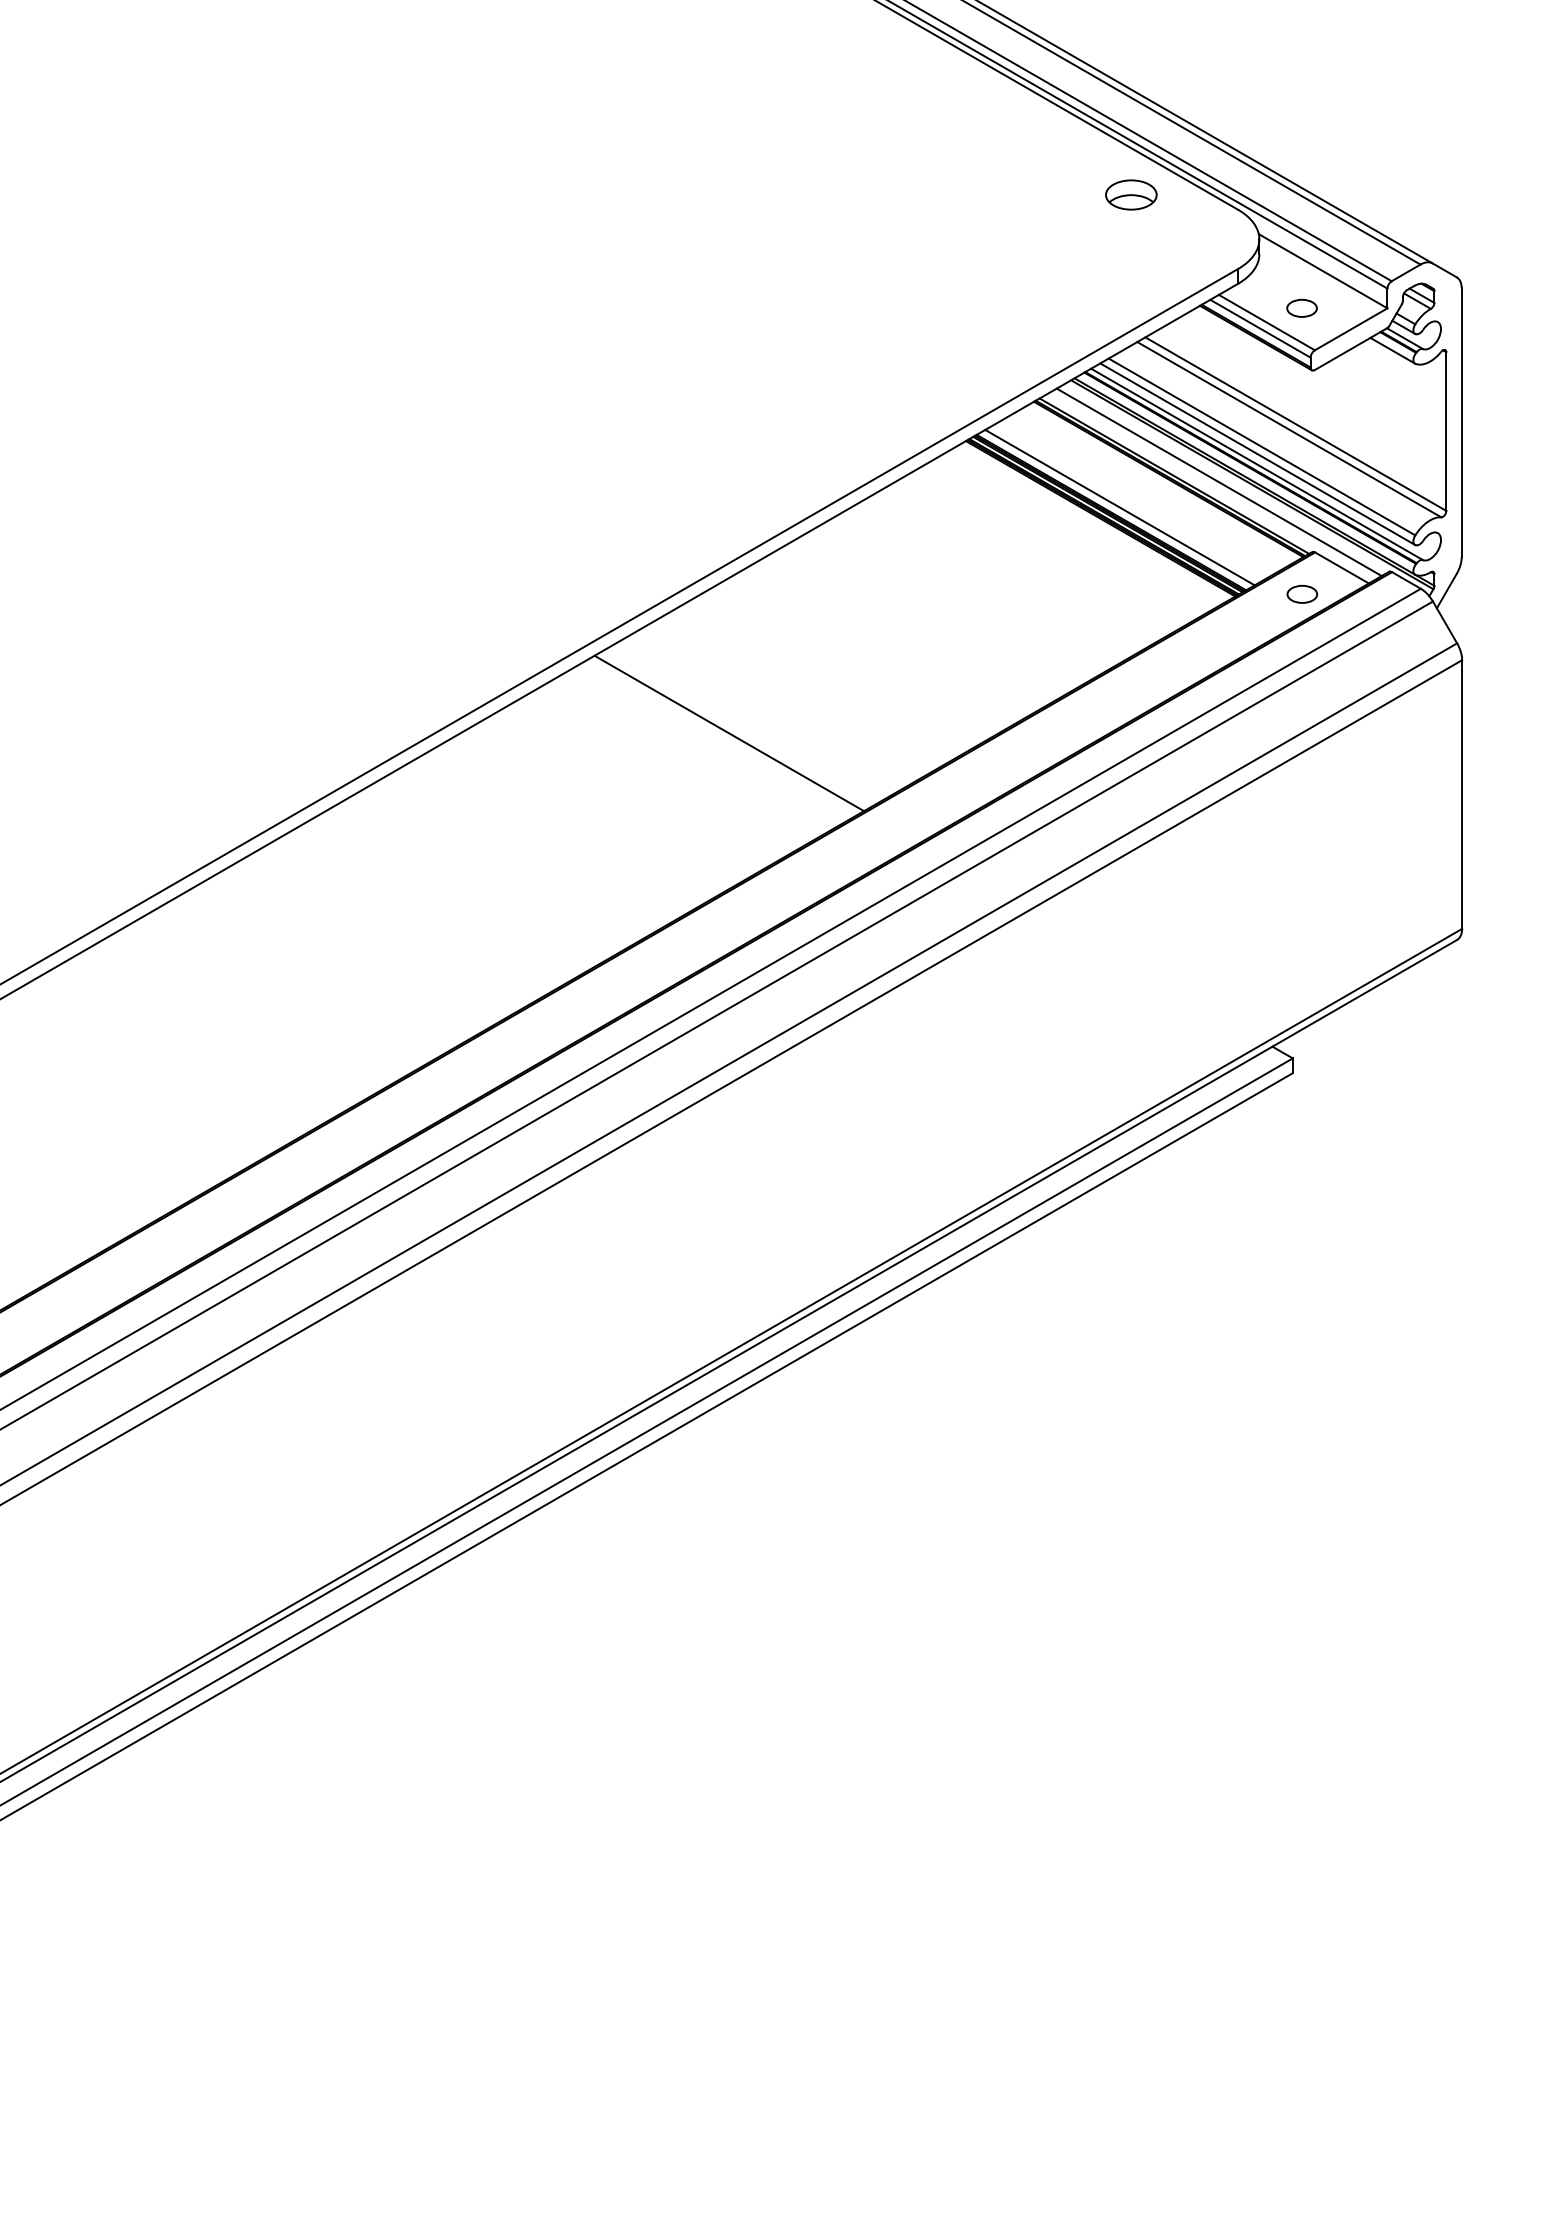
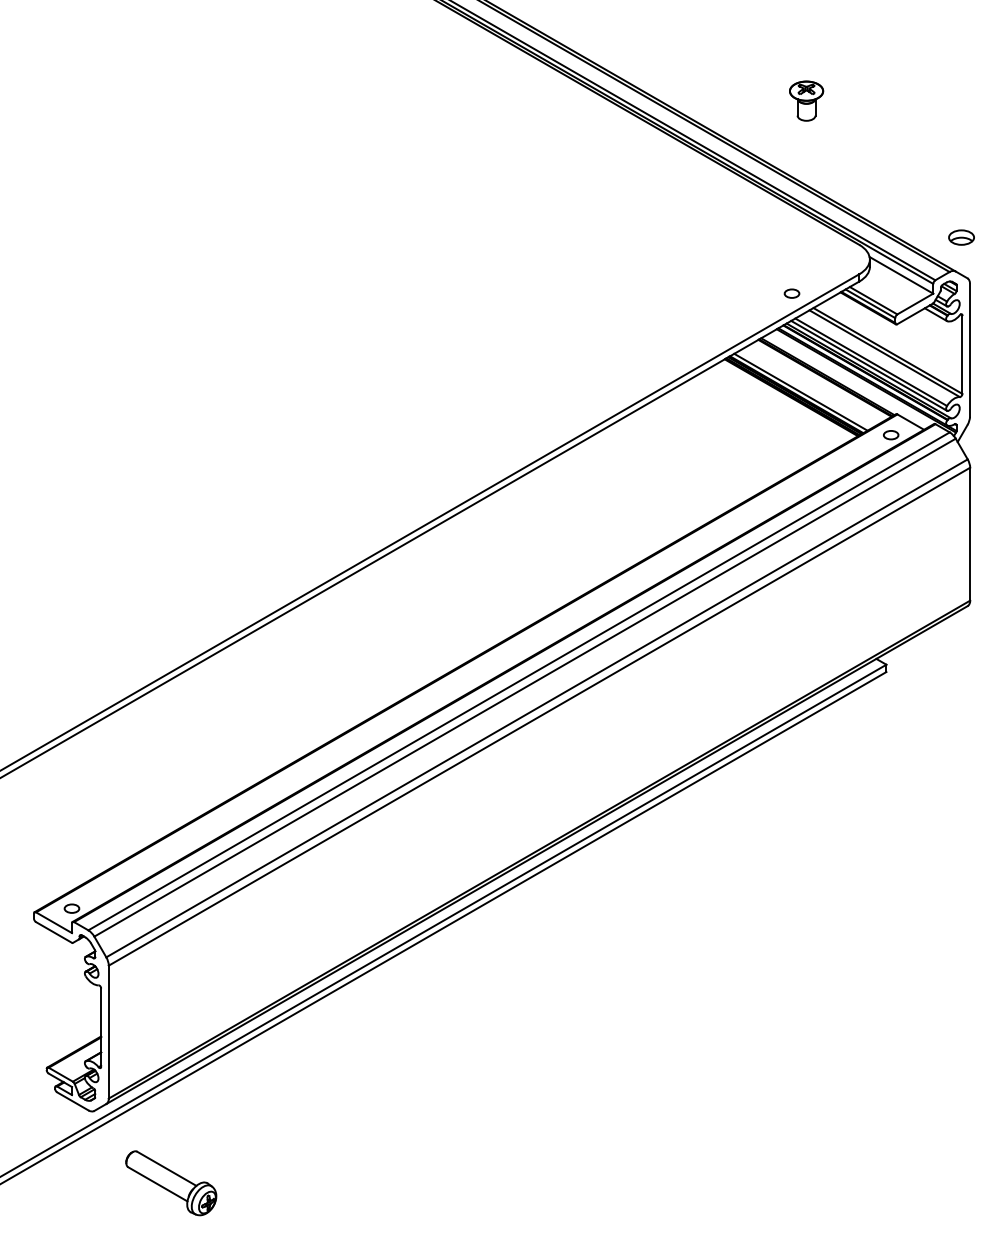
part: (1131, 194) -> (961, 237), moved
part: (1301, 307) -> (791, 293), moved
line: (1218, 481) -> (849, 379), removed
line: (728, 732) -> (607, 503), removed

